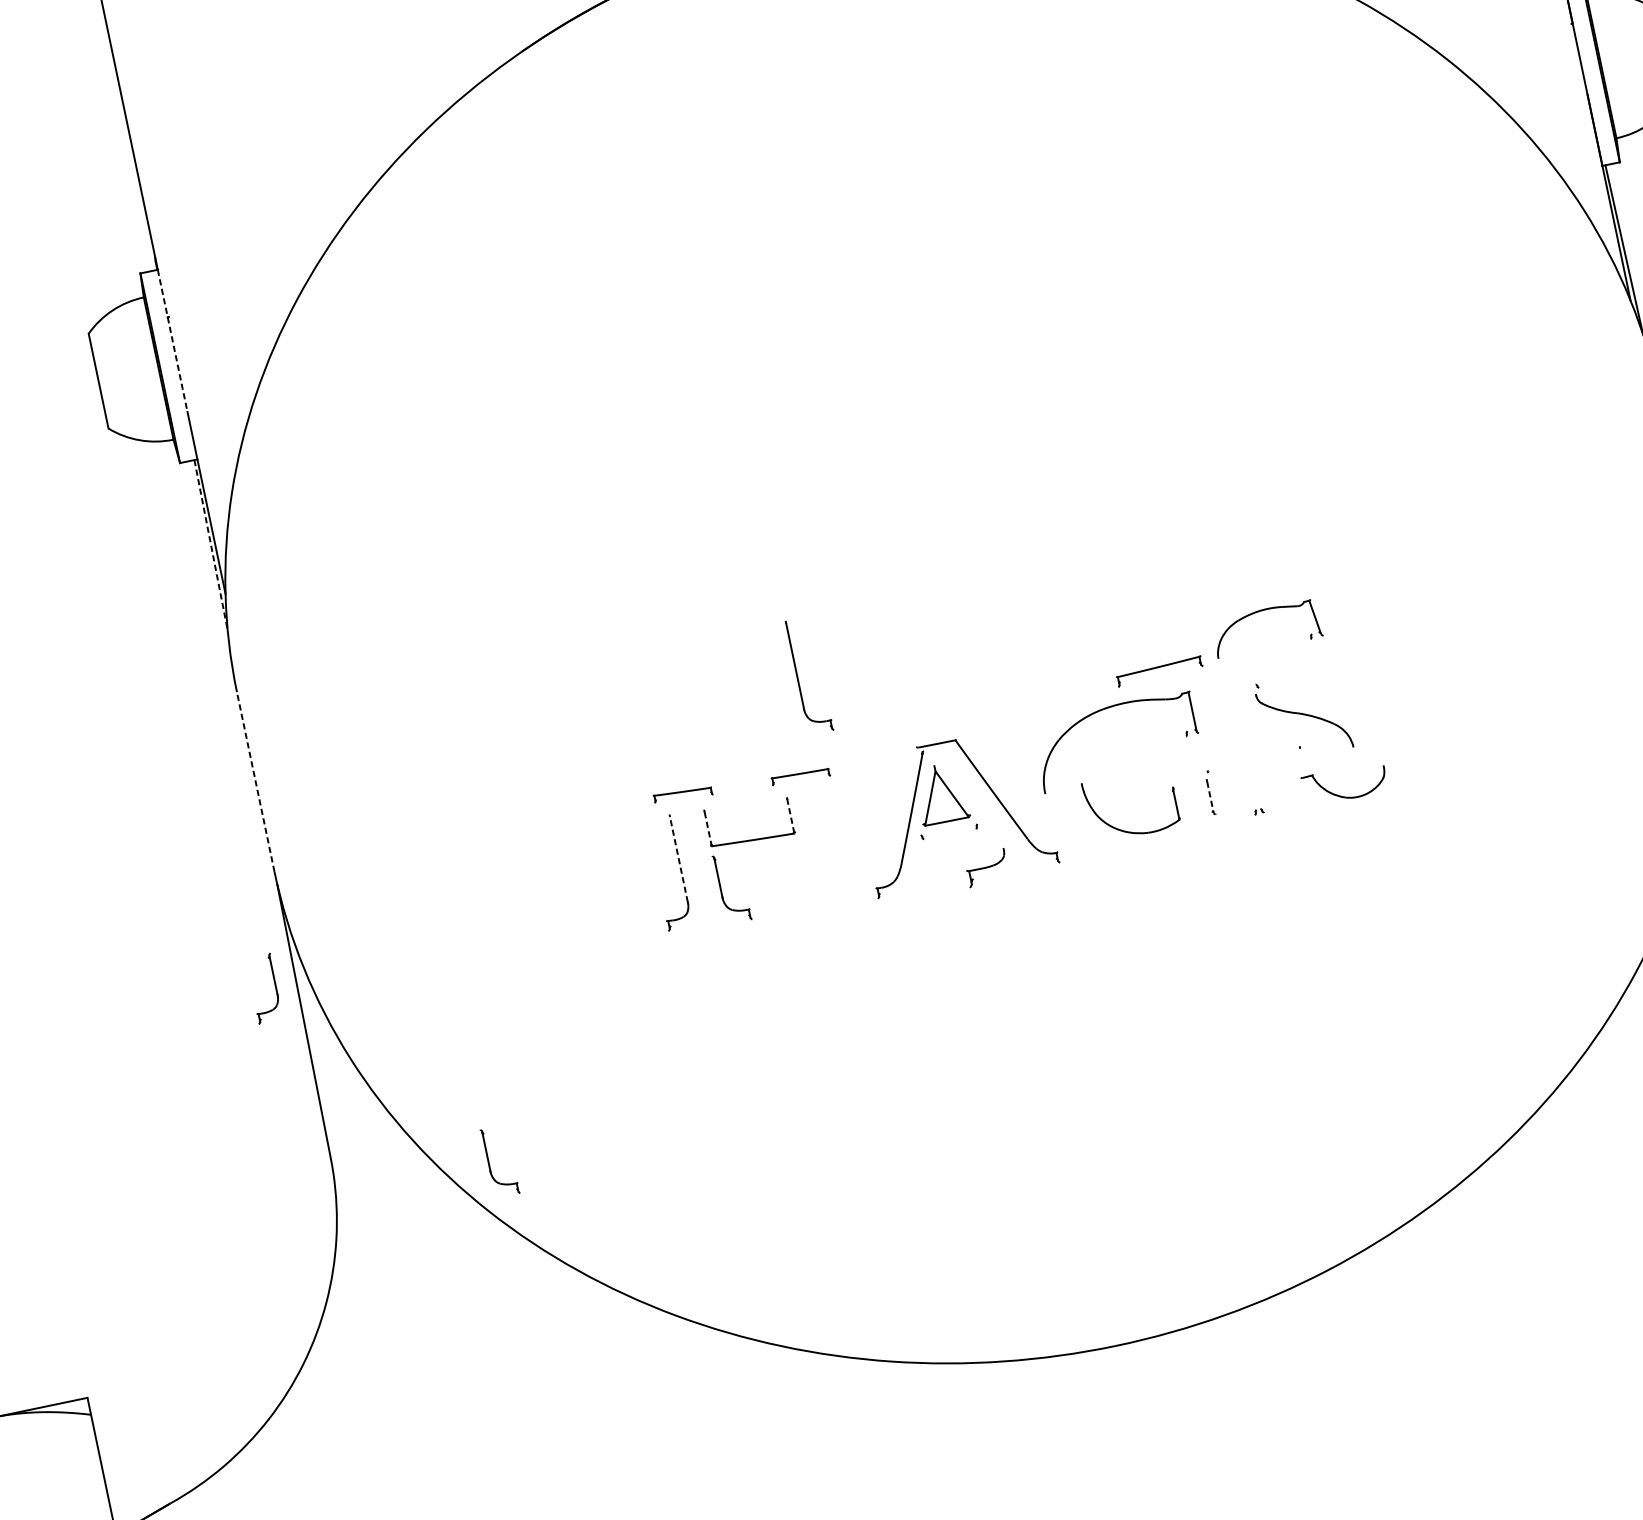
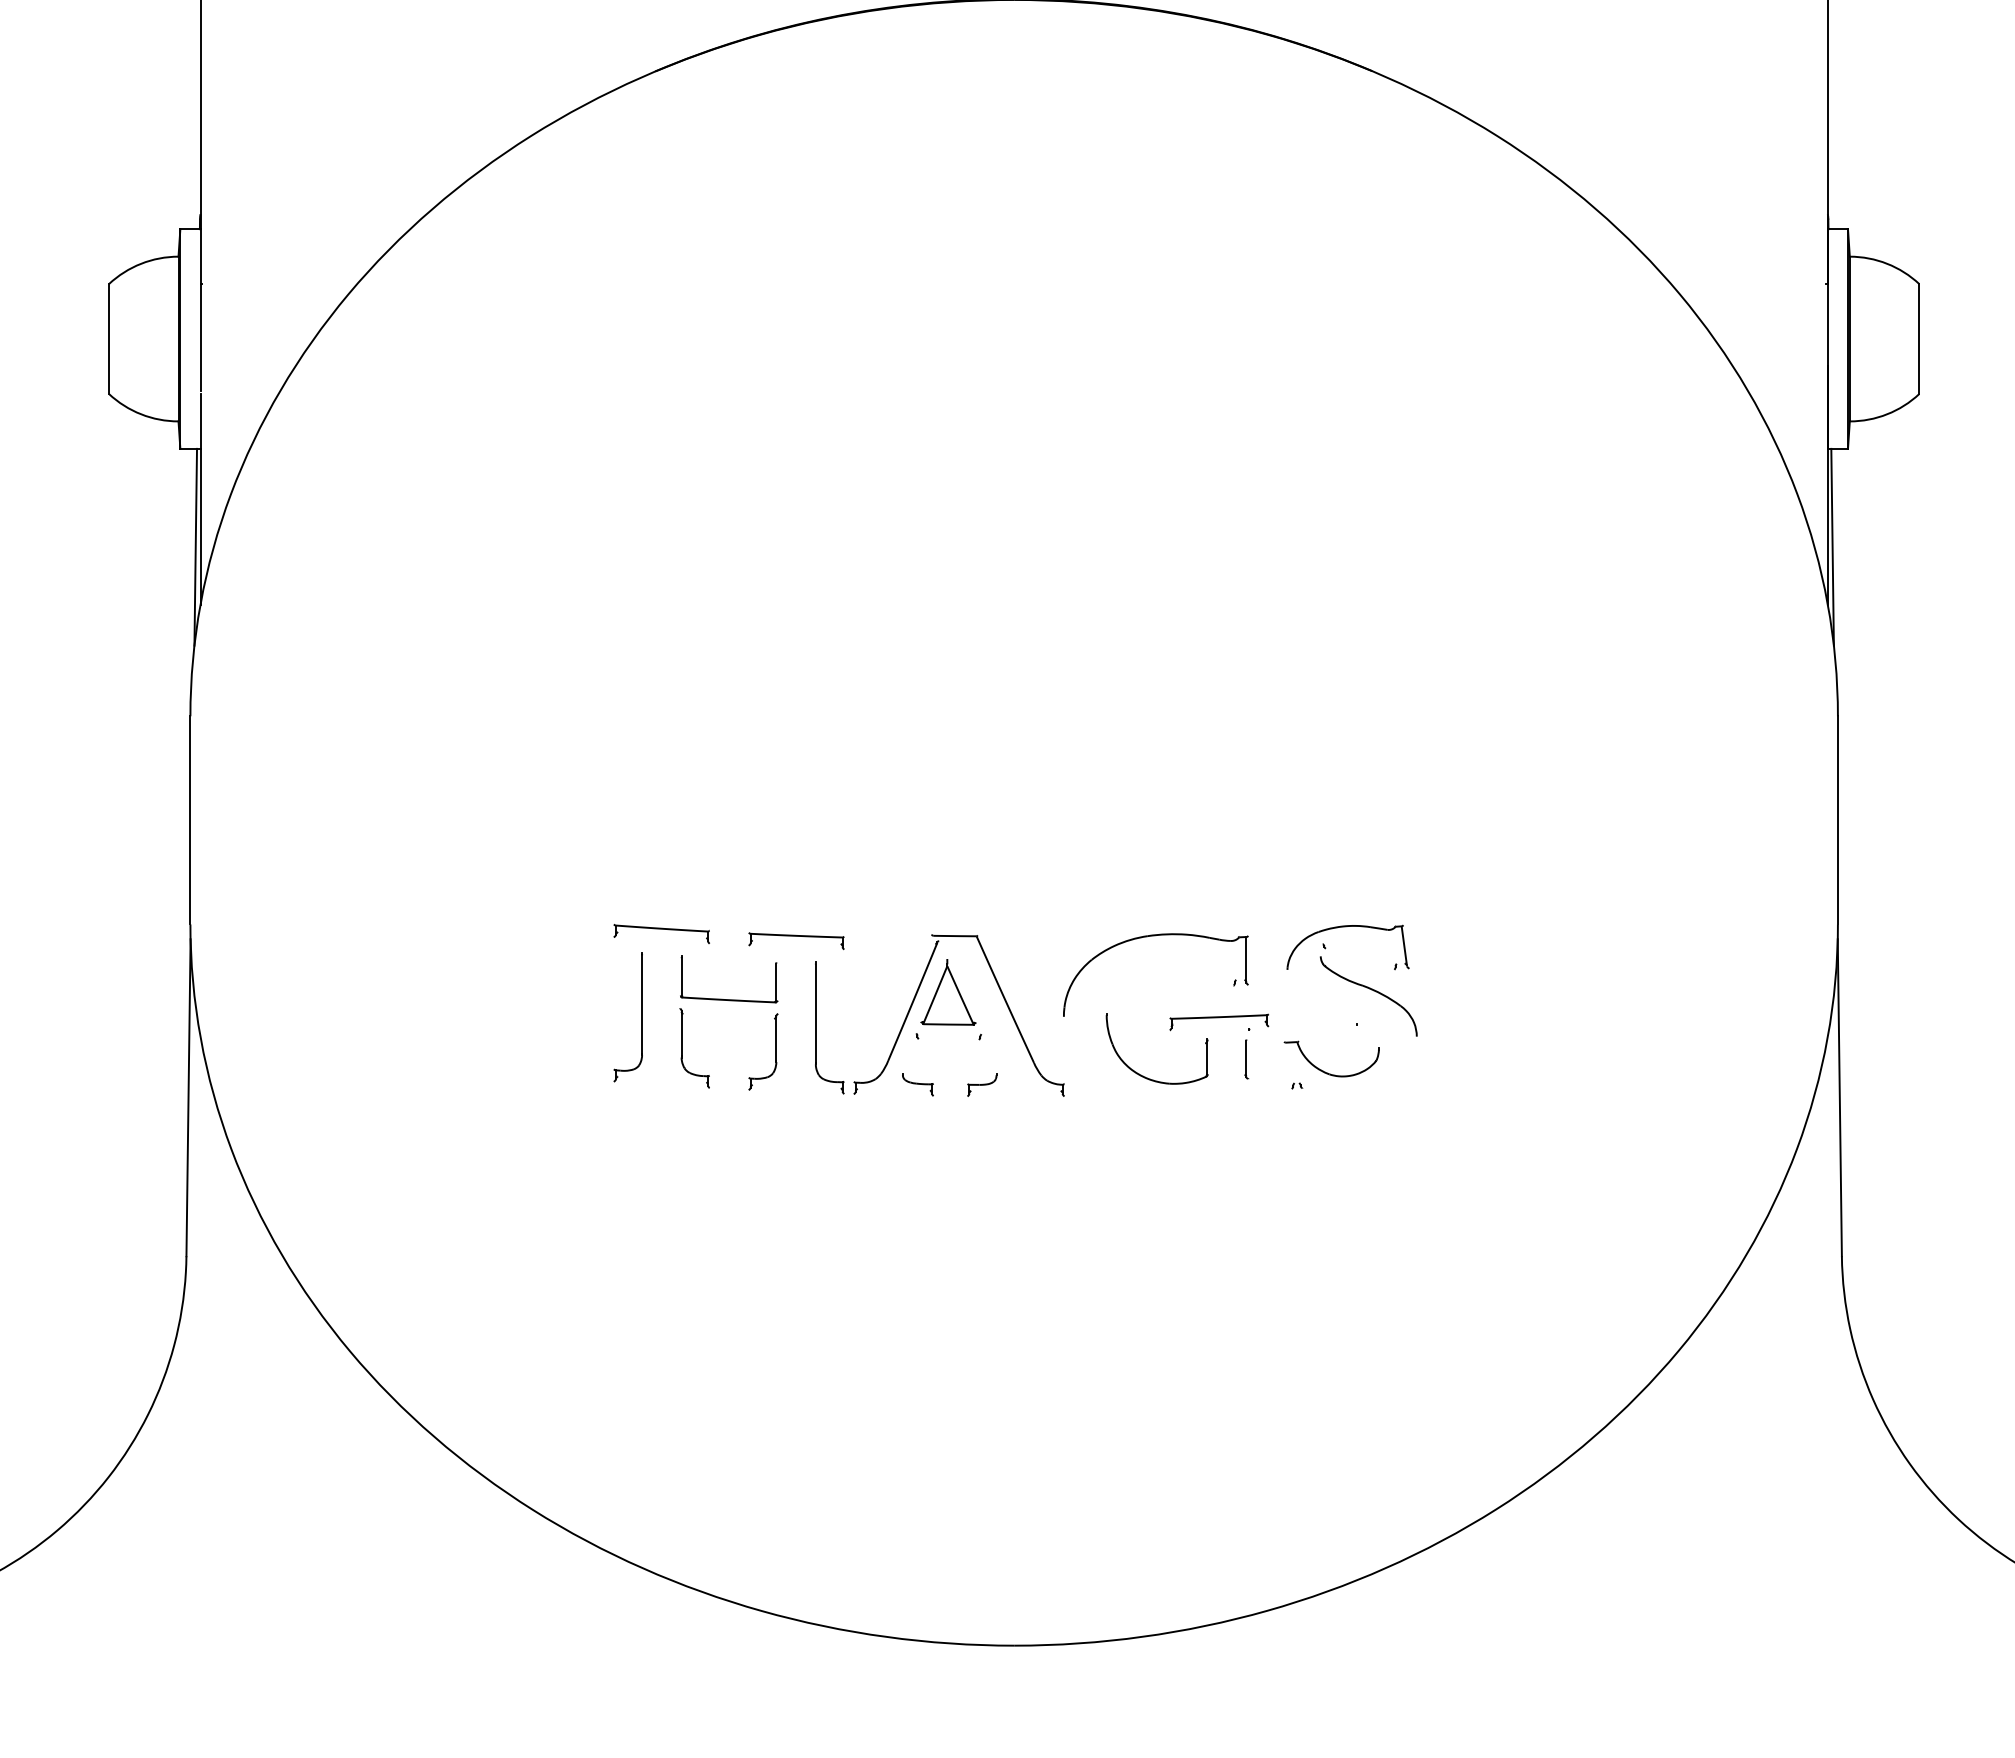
line: (172, 339) -> (200, 310), dashed -> solid
line: (210, 545) -> (195, 547), dashed -> solid
part: (1261, 611) -> (1346, 927), moved
part: (1159, 671) -> (1219, 1022), moved
part: (798, 677) -> (816, 1027), moved
part: (800, 777) -> (796, 941), size x1.43
line: (255, 781) -> (190, 819), dashed -> solid
part: (682, 794) -> (661, 933), size x1.43
part: (1341, 795) -> (1325, 1071), moved
line: (1210, 797) -> (1246, 1059), dashed -> solid
line: (790, 816) -> (776, 982), dashed -> solid
line: (708, 829) -> (681, 977), dashed -> solid
line: (679, 859) -> (642, 1004), dashed -> solid
part: (987, 867) -> (982, 1084), size x0.62
part: (931, 878) -> (917, 1084), added
part: (275, 986) -> (775, 1051), moved
part: (489, 1163) -> (361, 1298), removed

